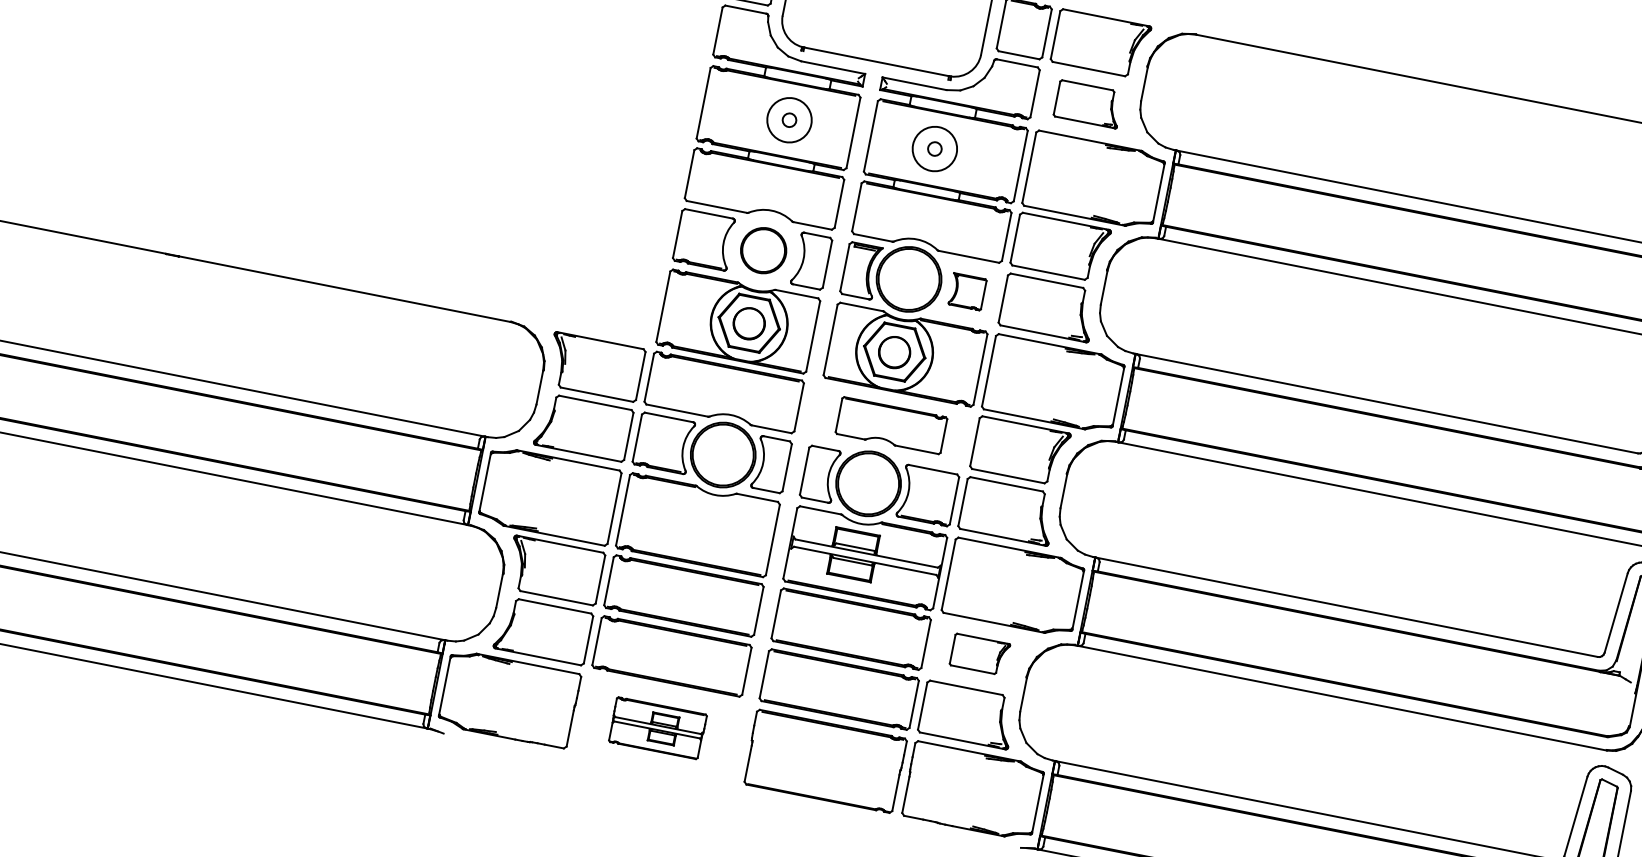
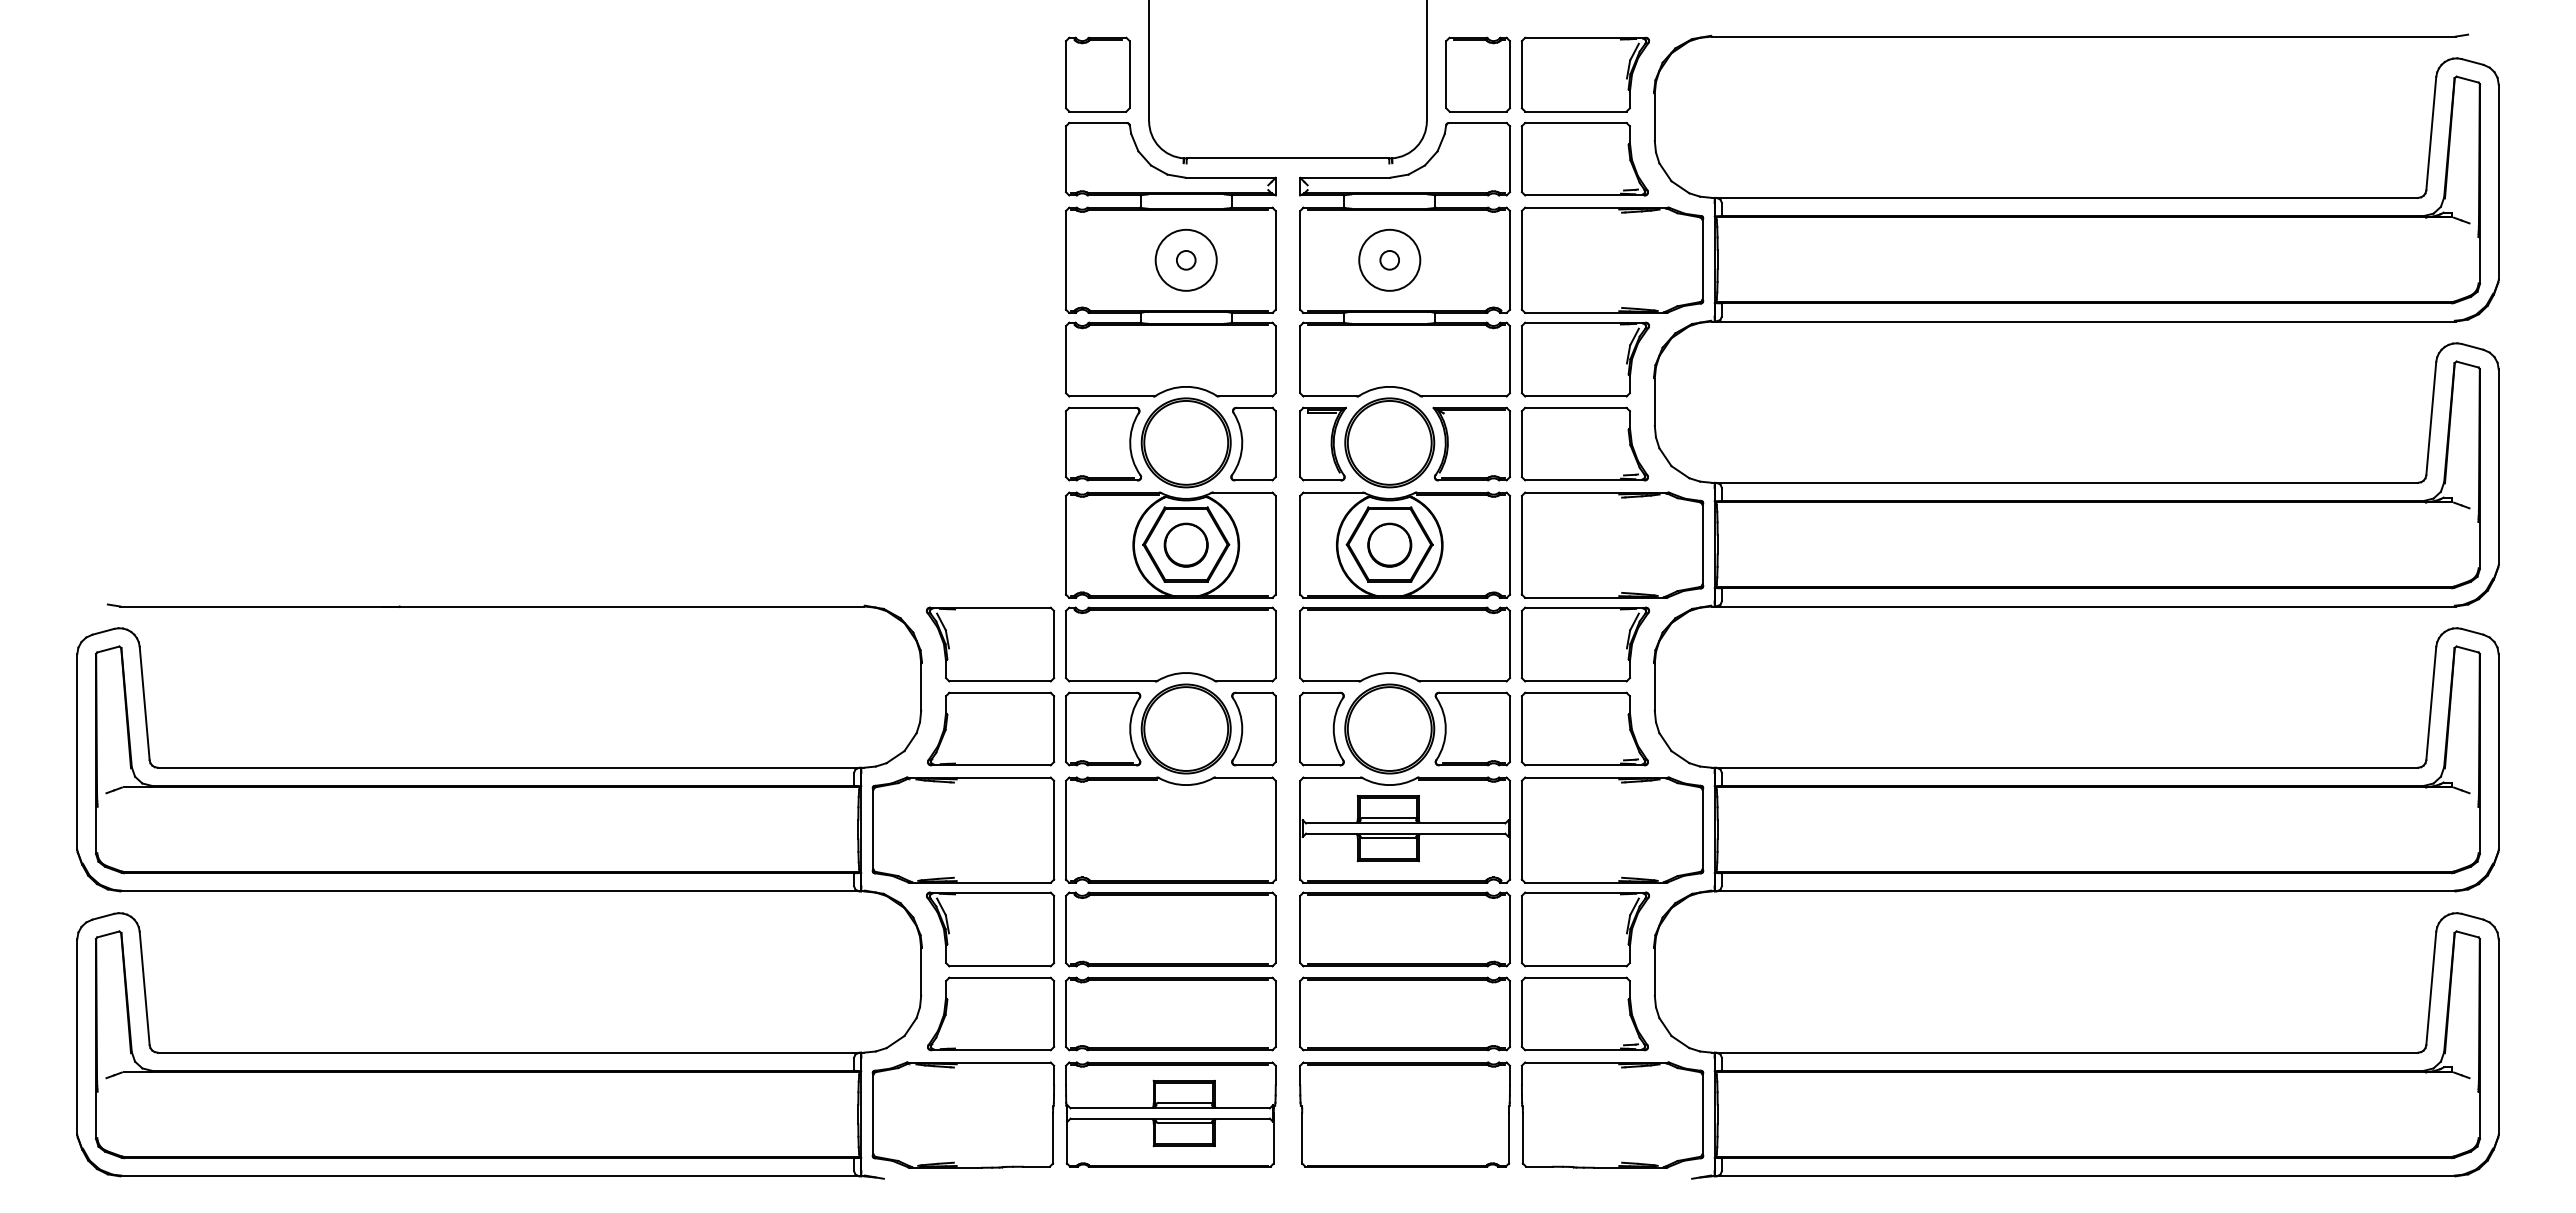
part: (1088, 103) -> (1584, 158), size x1.43
part: (763, 250) -> (1185, 442), size x1.43
part: (967, 291) -> (1471, 443), size x1.67
part: (891, 425) -> (1404, 644), size x1.43
part: (979, 654) -> (1584, 929), size x1.67
part: (657, 728) -> (1170, 1114), size x1.67

